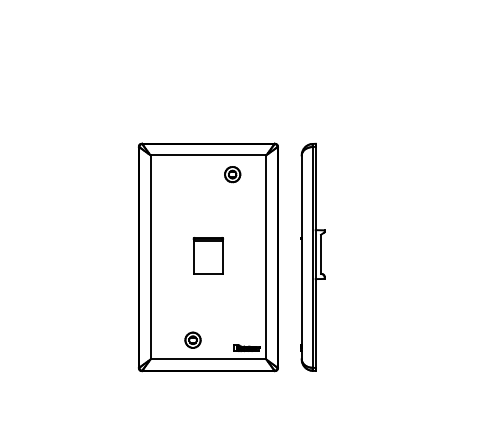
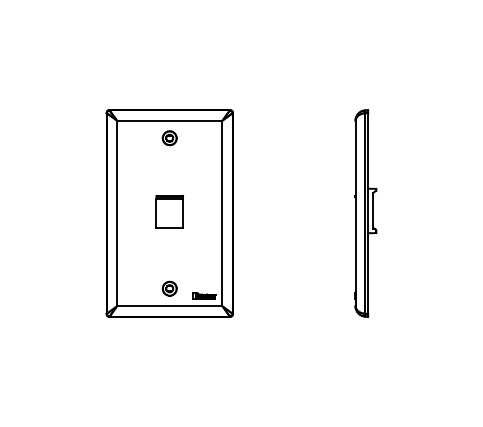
part: (232, 174) -> (169, 138), moved
part: (312, 257) -> (365, 213), moved
part: (192, 339) -> (169, 288), moved

